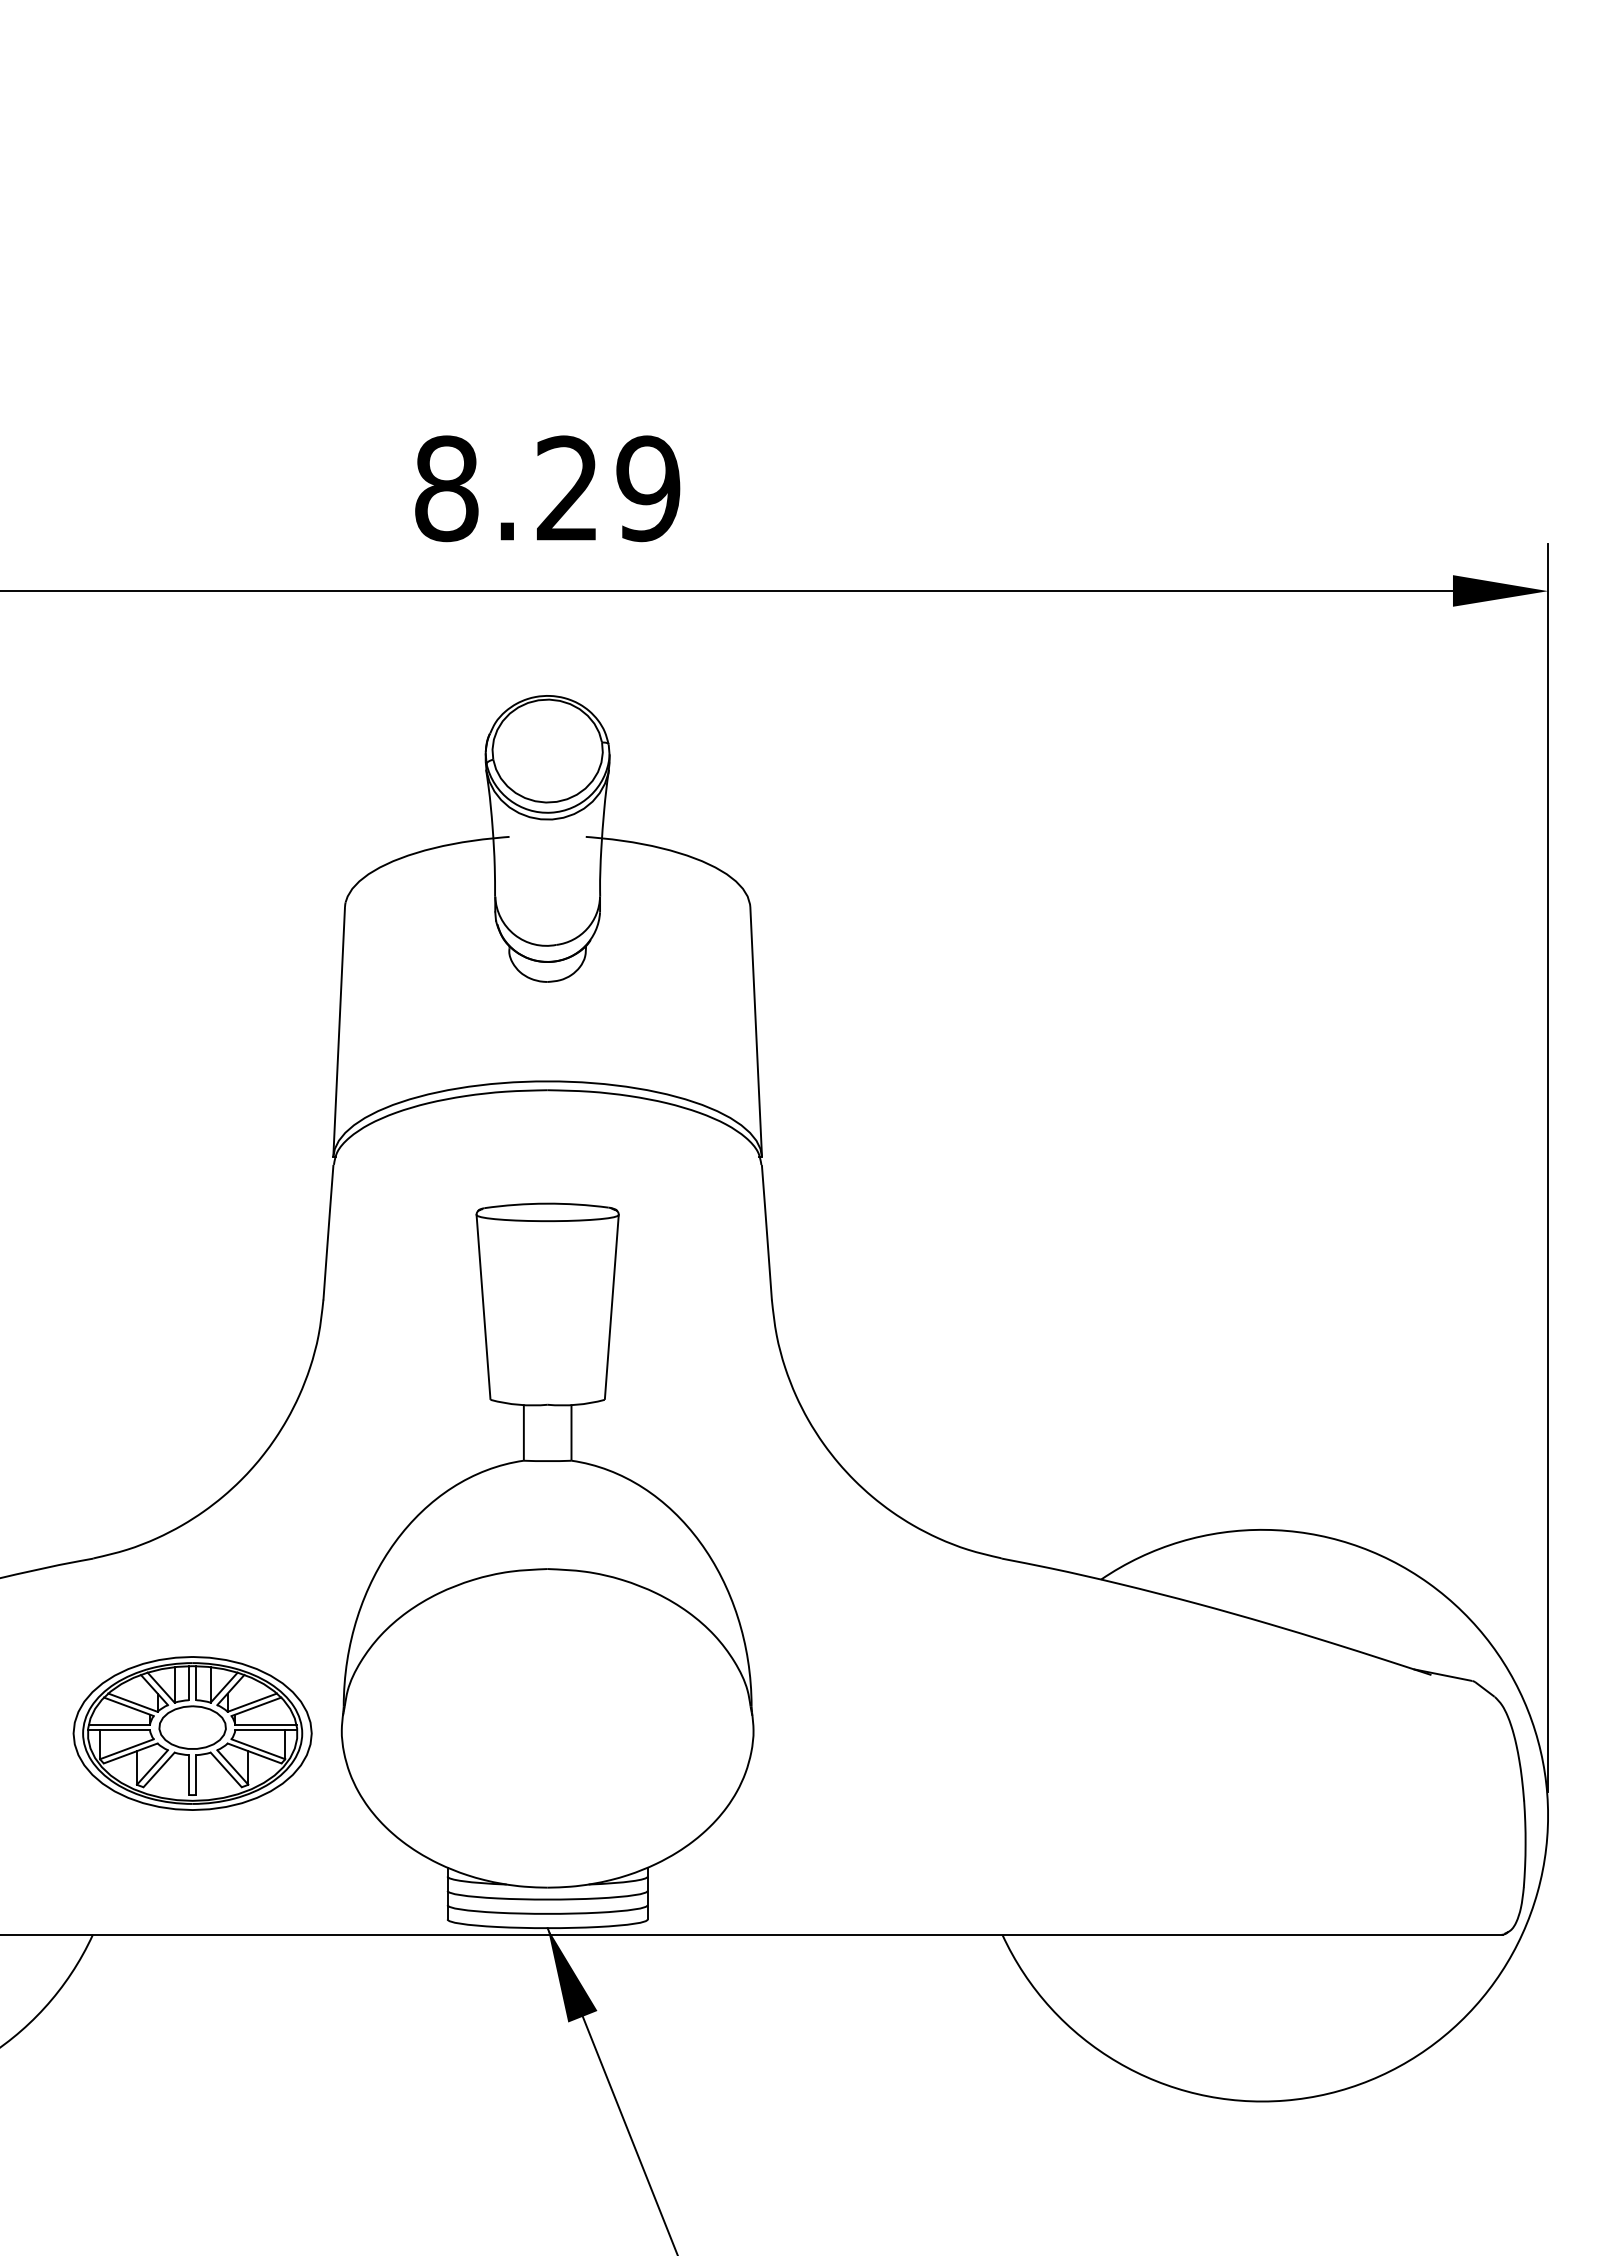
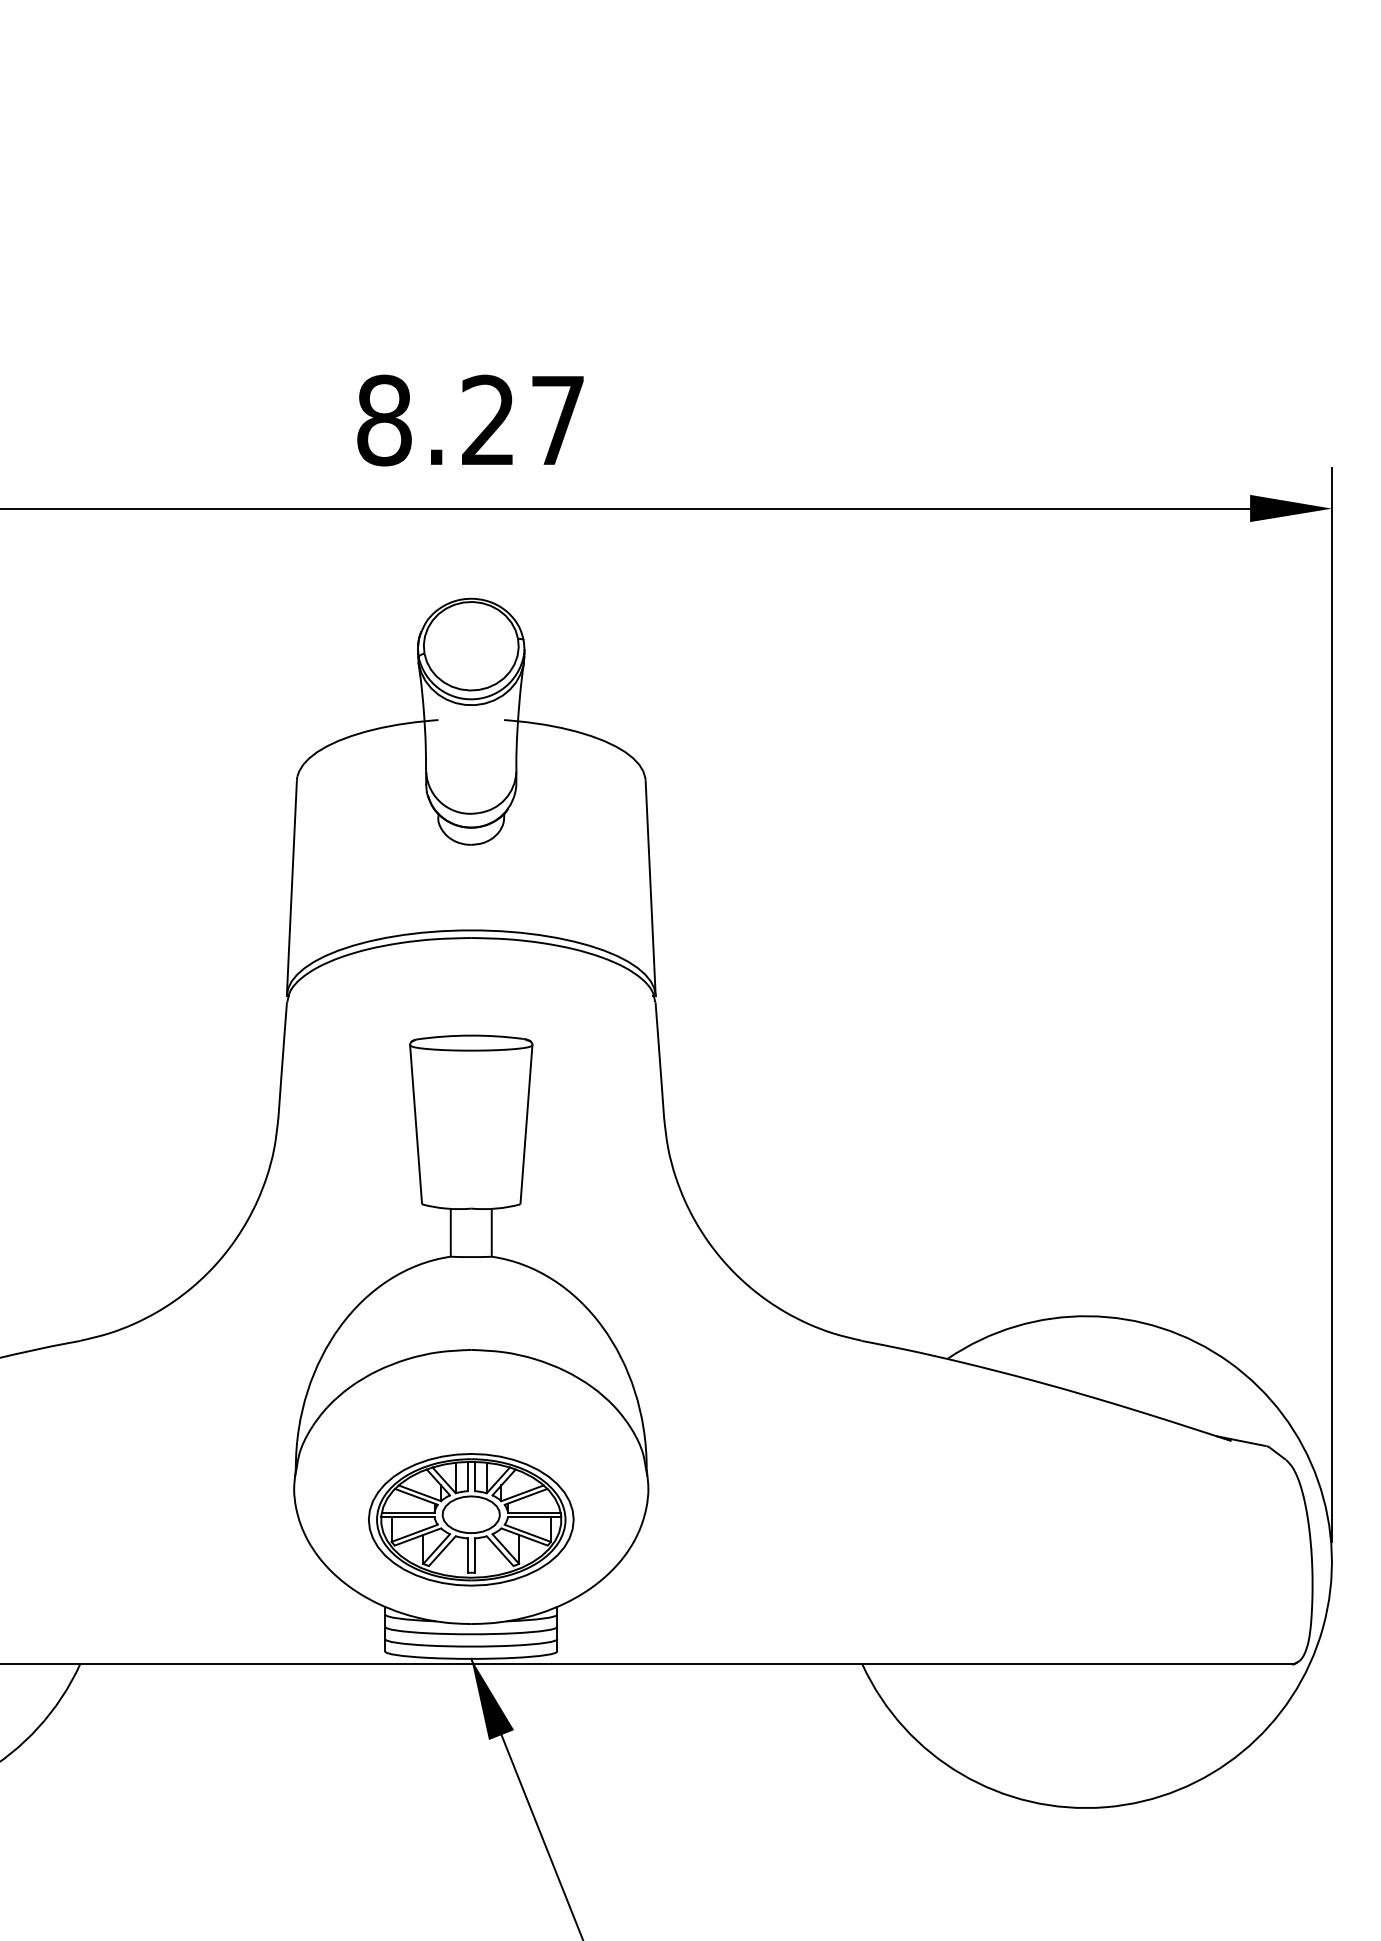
text: (648, 488) -> (558, 420), 8.29 -> 8.27
part: (192, 1733) -> (471, 1519), moved

